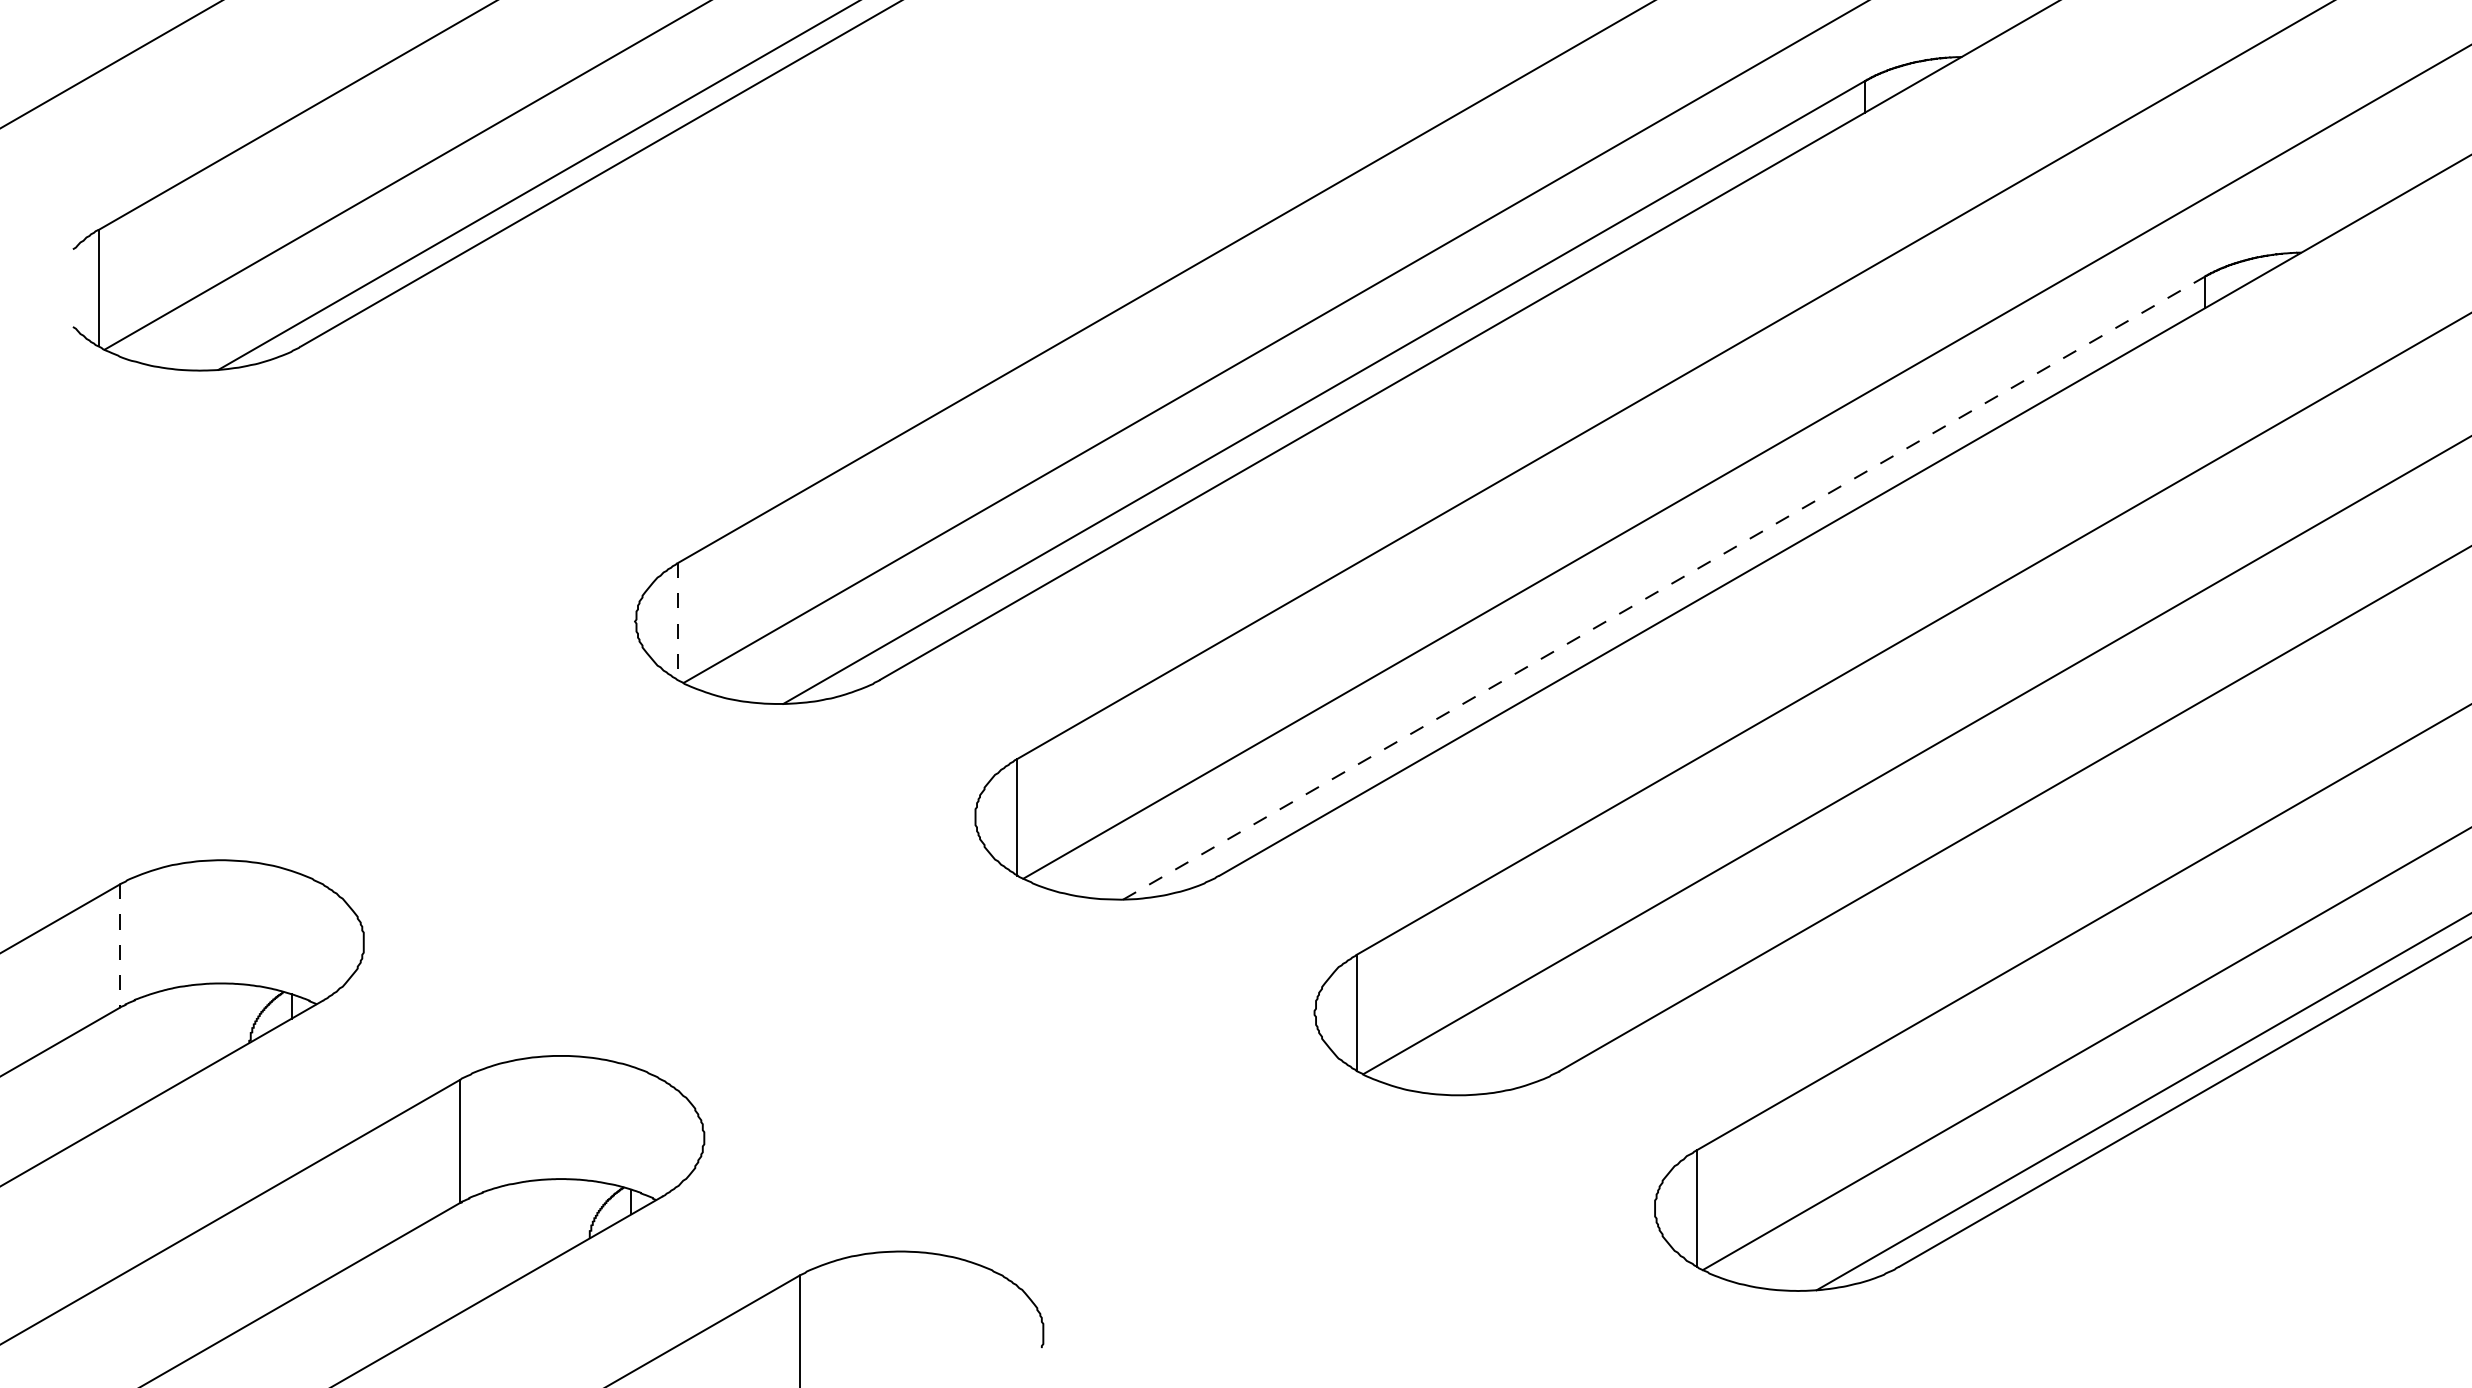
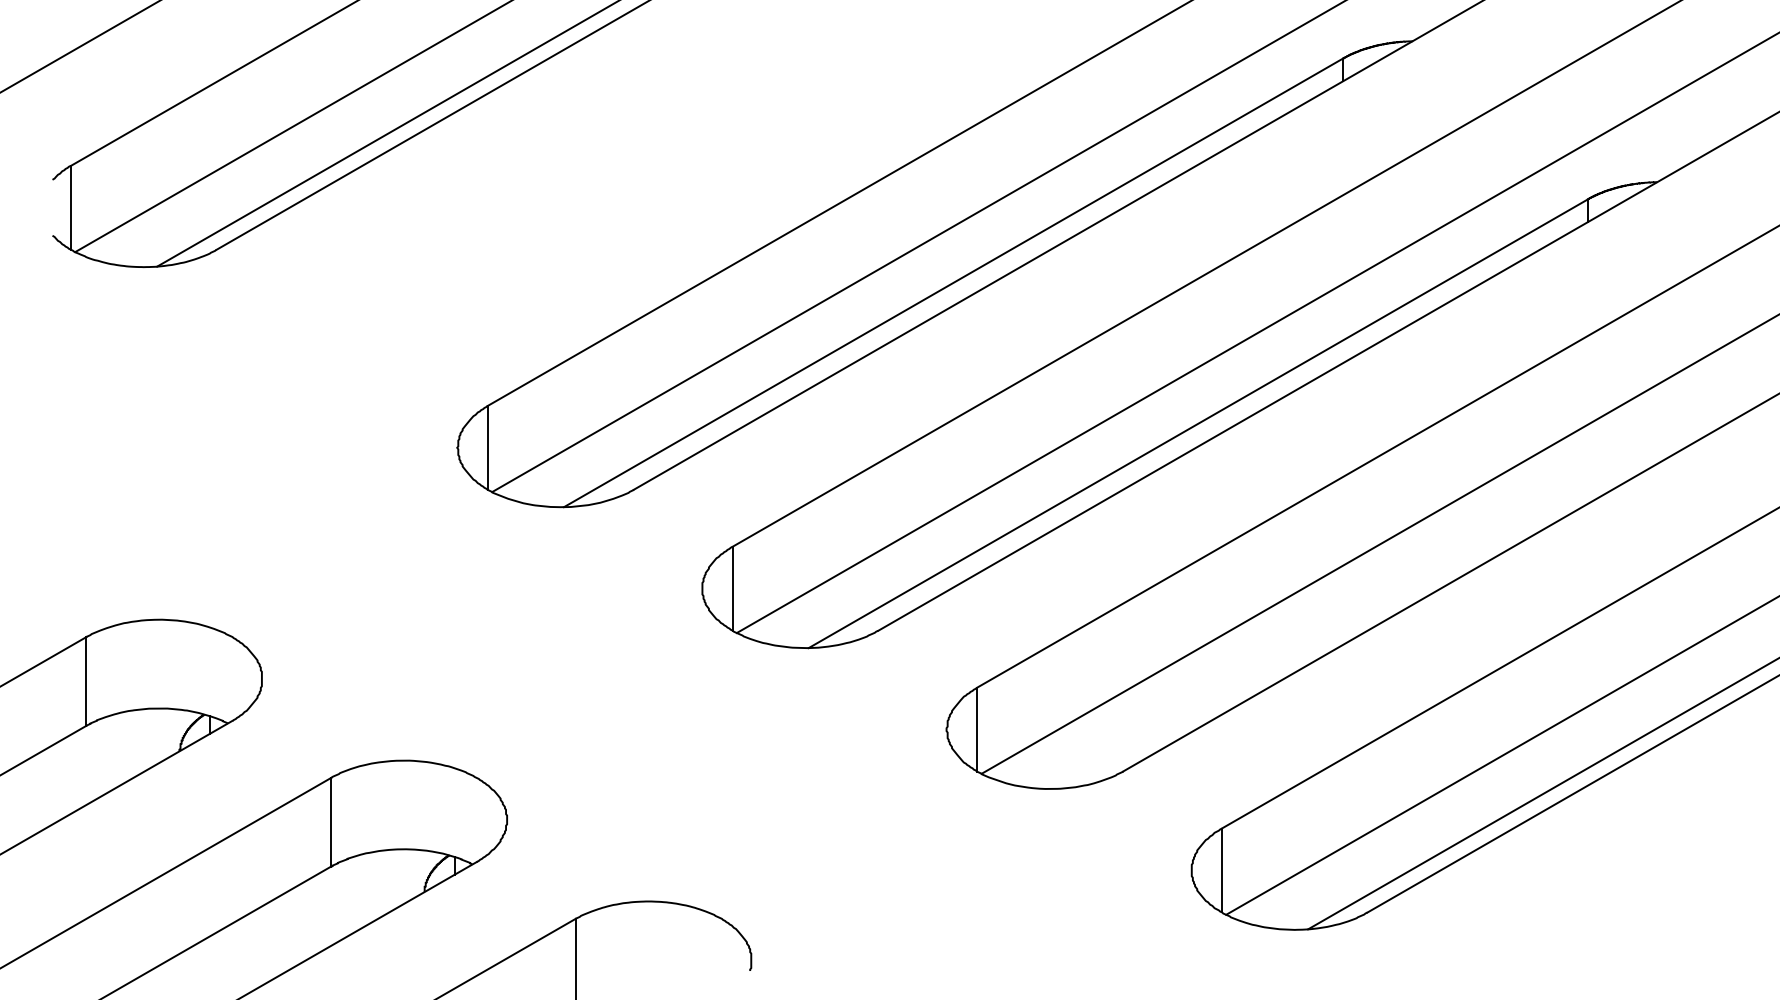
line: (1664, 588) -> (1198, 424), dashed -> solid
line: (677, 622) -> (487, 448), dashed -> solid
line: (120, 945) -> (86, 681), dashed -> solid

